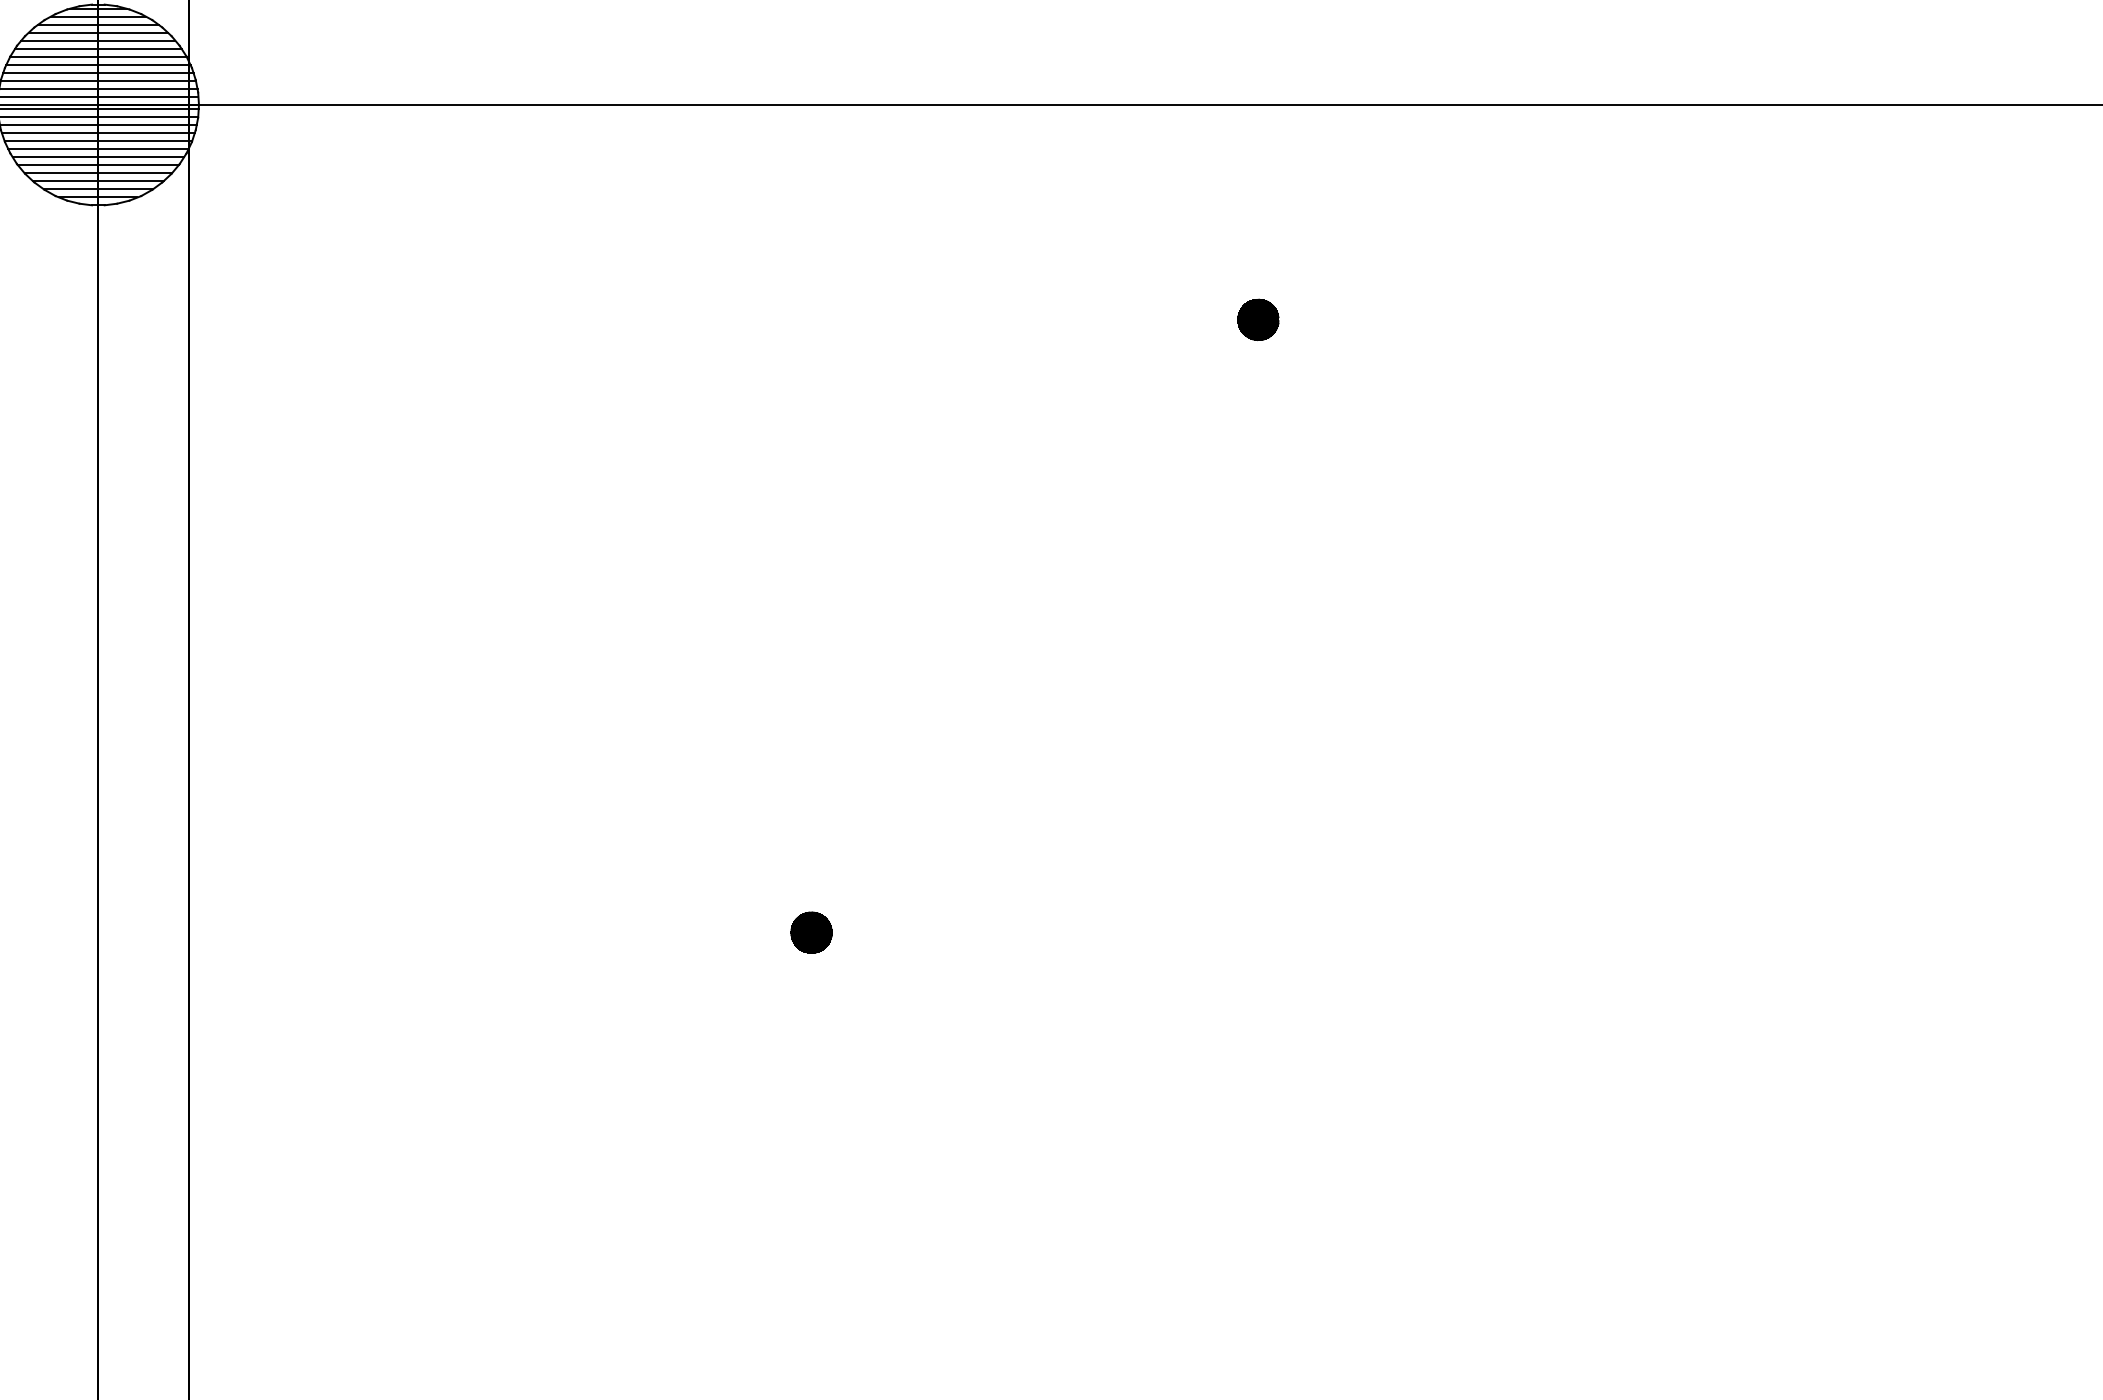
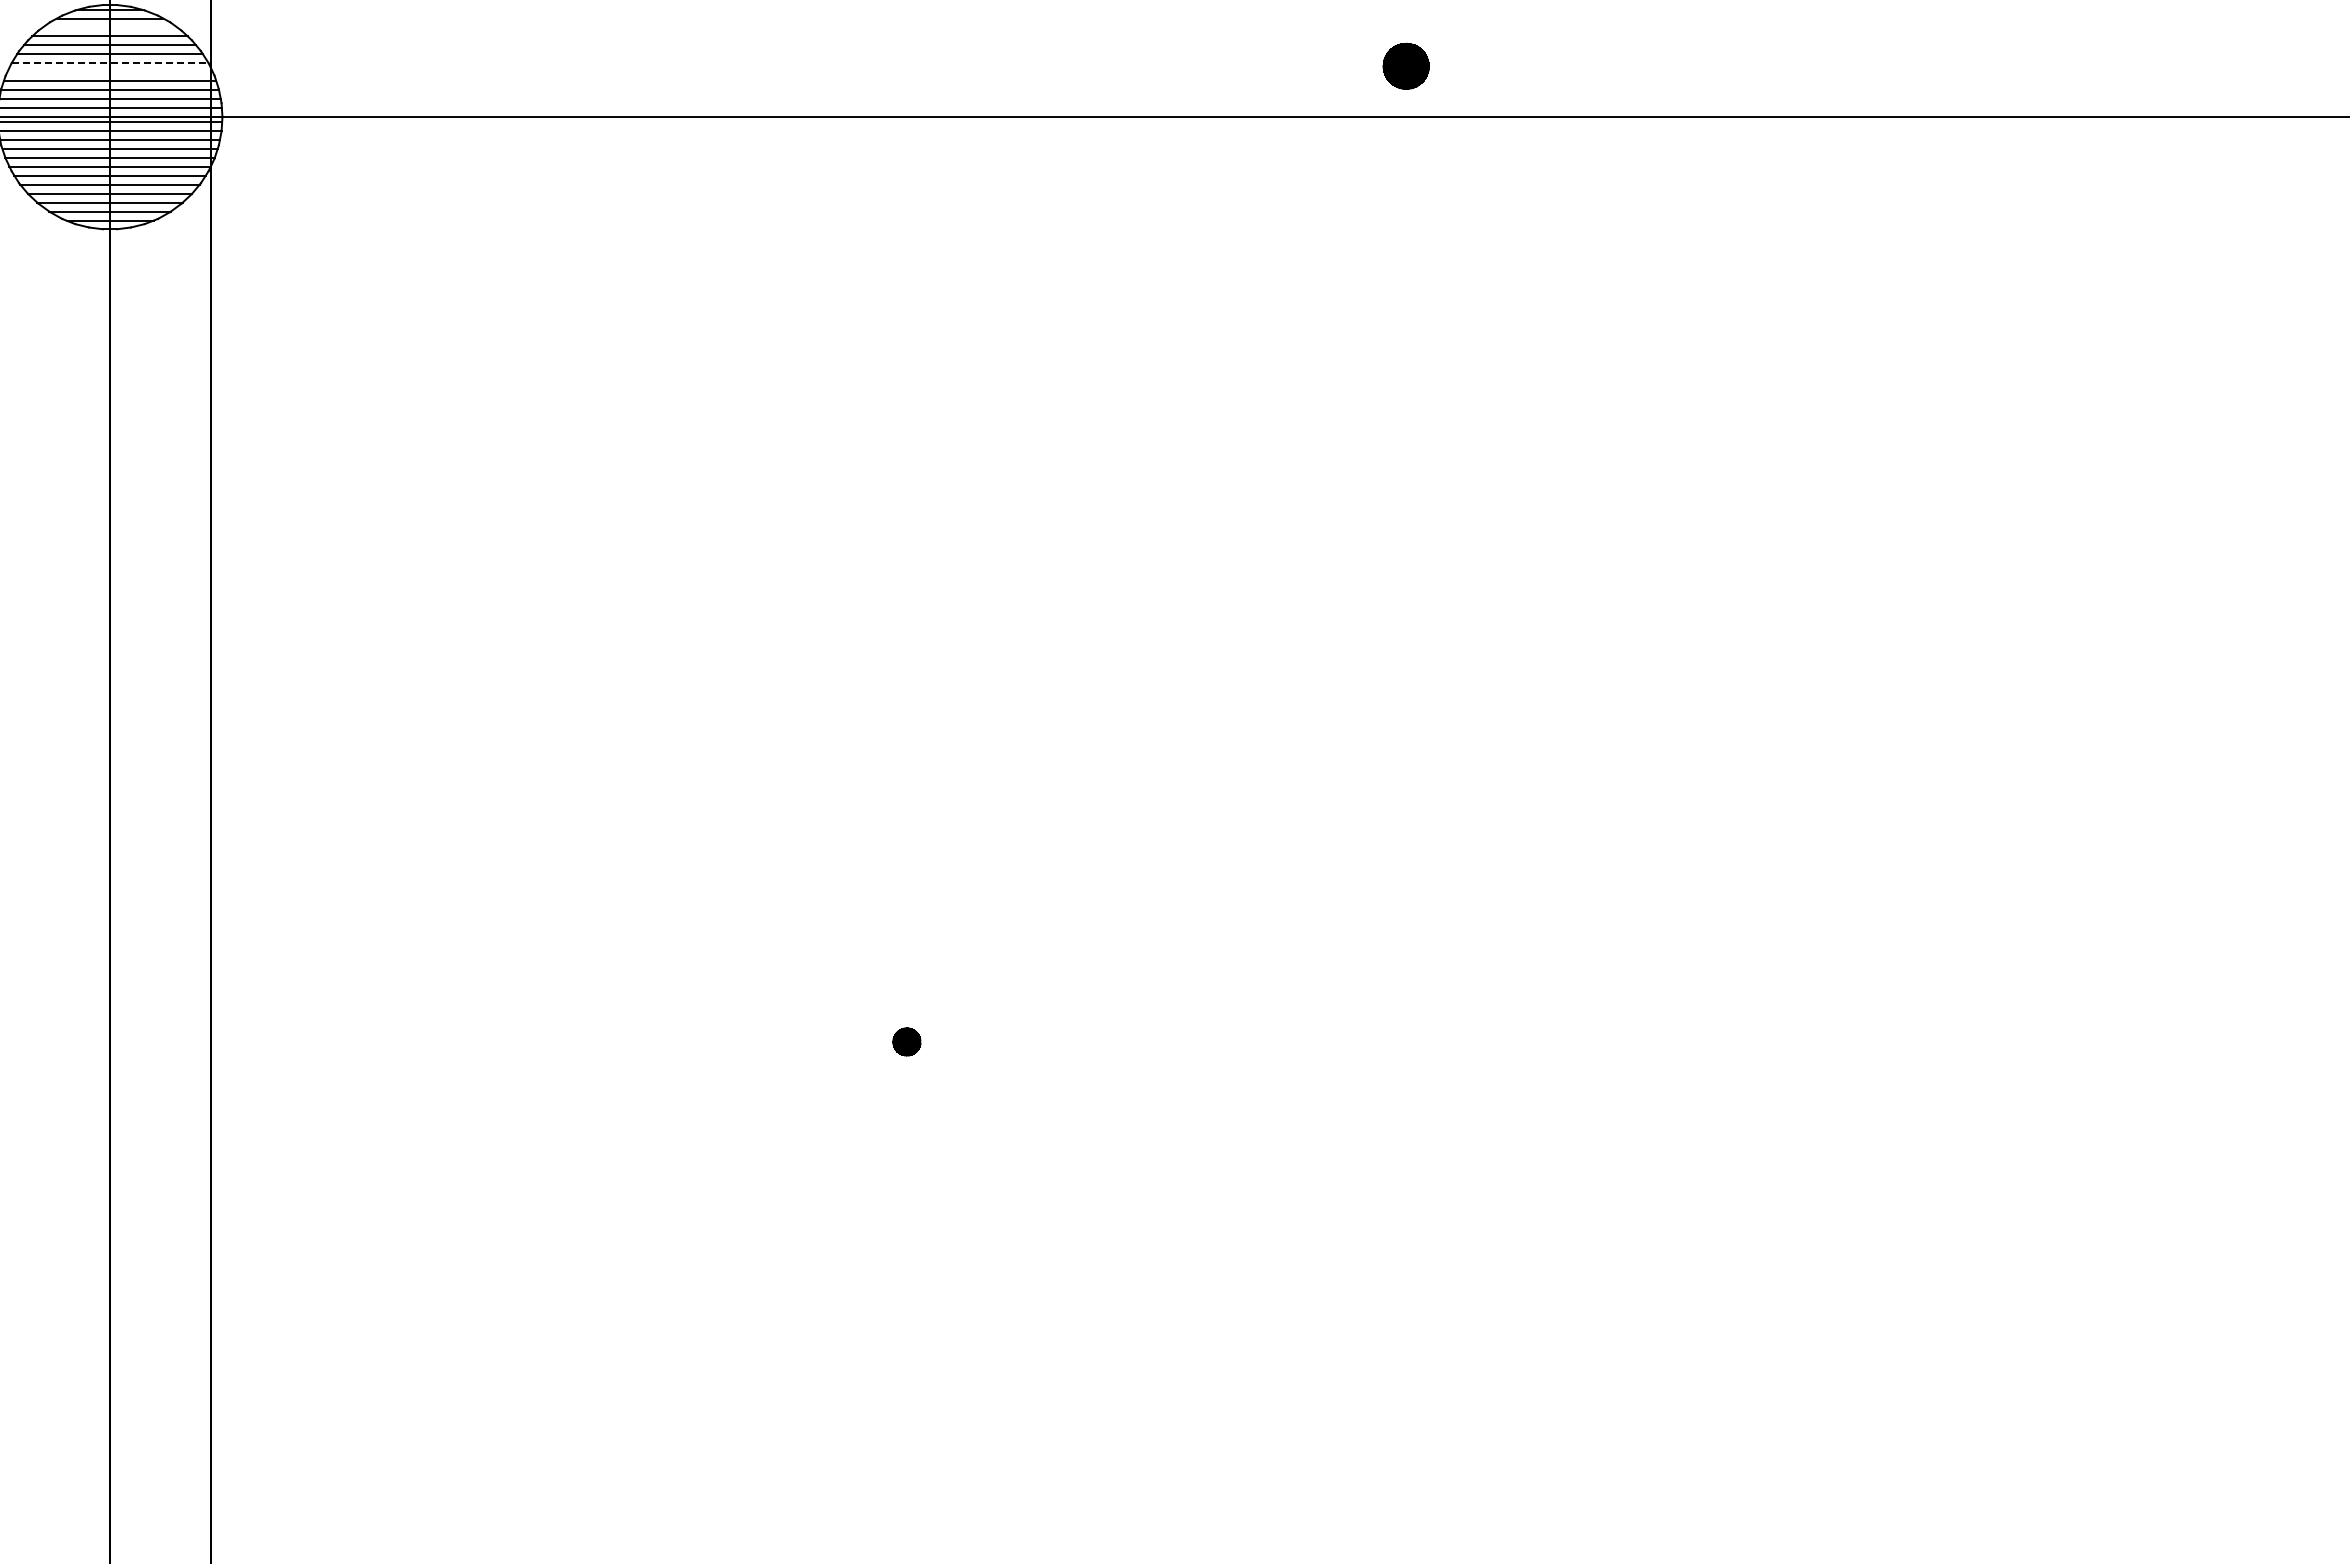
line: (97, 24) -> (109, 27), removed
line: (98, 56) -> (110, 63), solid -> dashed
line: (98, 64) -> (110, 72), removed
part: (1257, 319) -> (1405, 65), moved
part: (811, 932) -> (906, 1041), size x0.6

